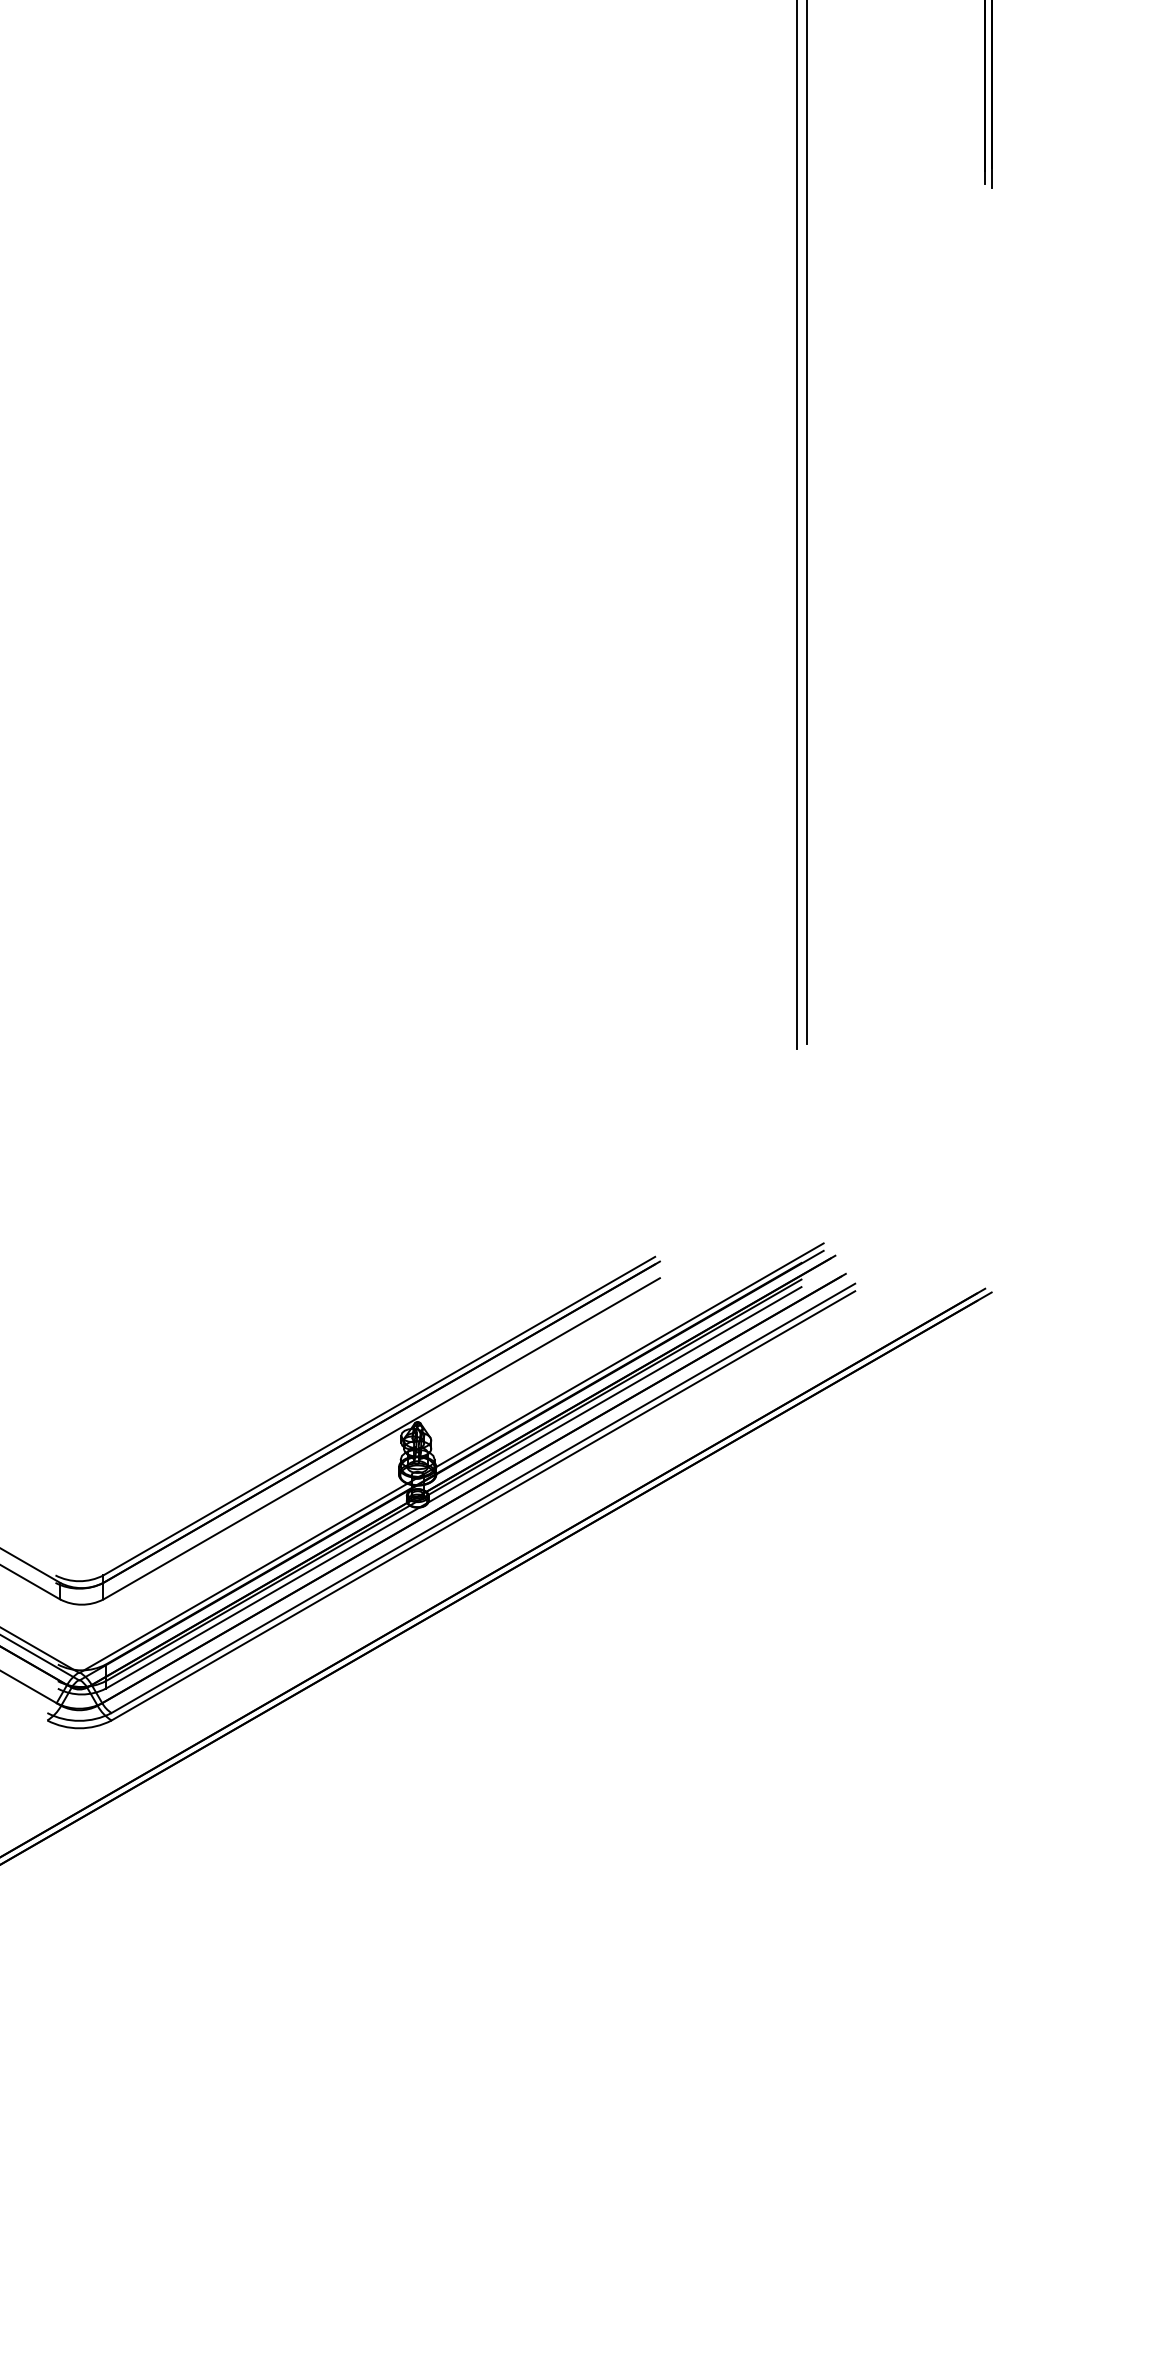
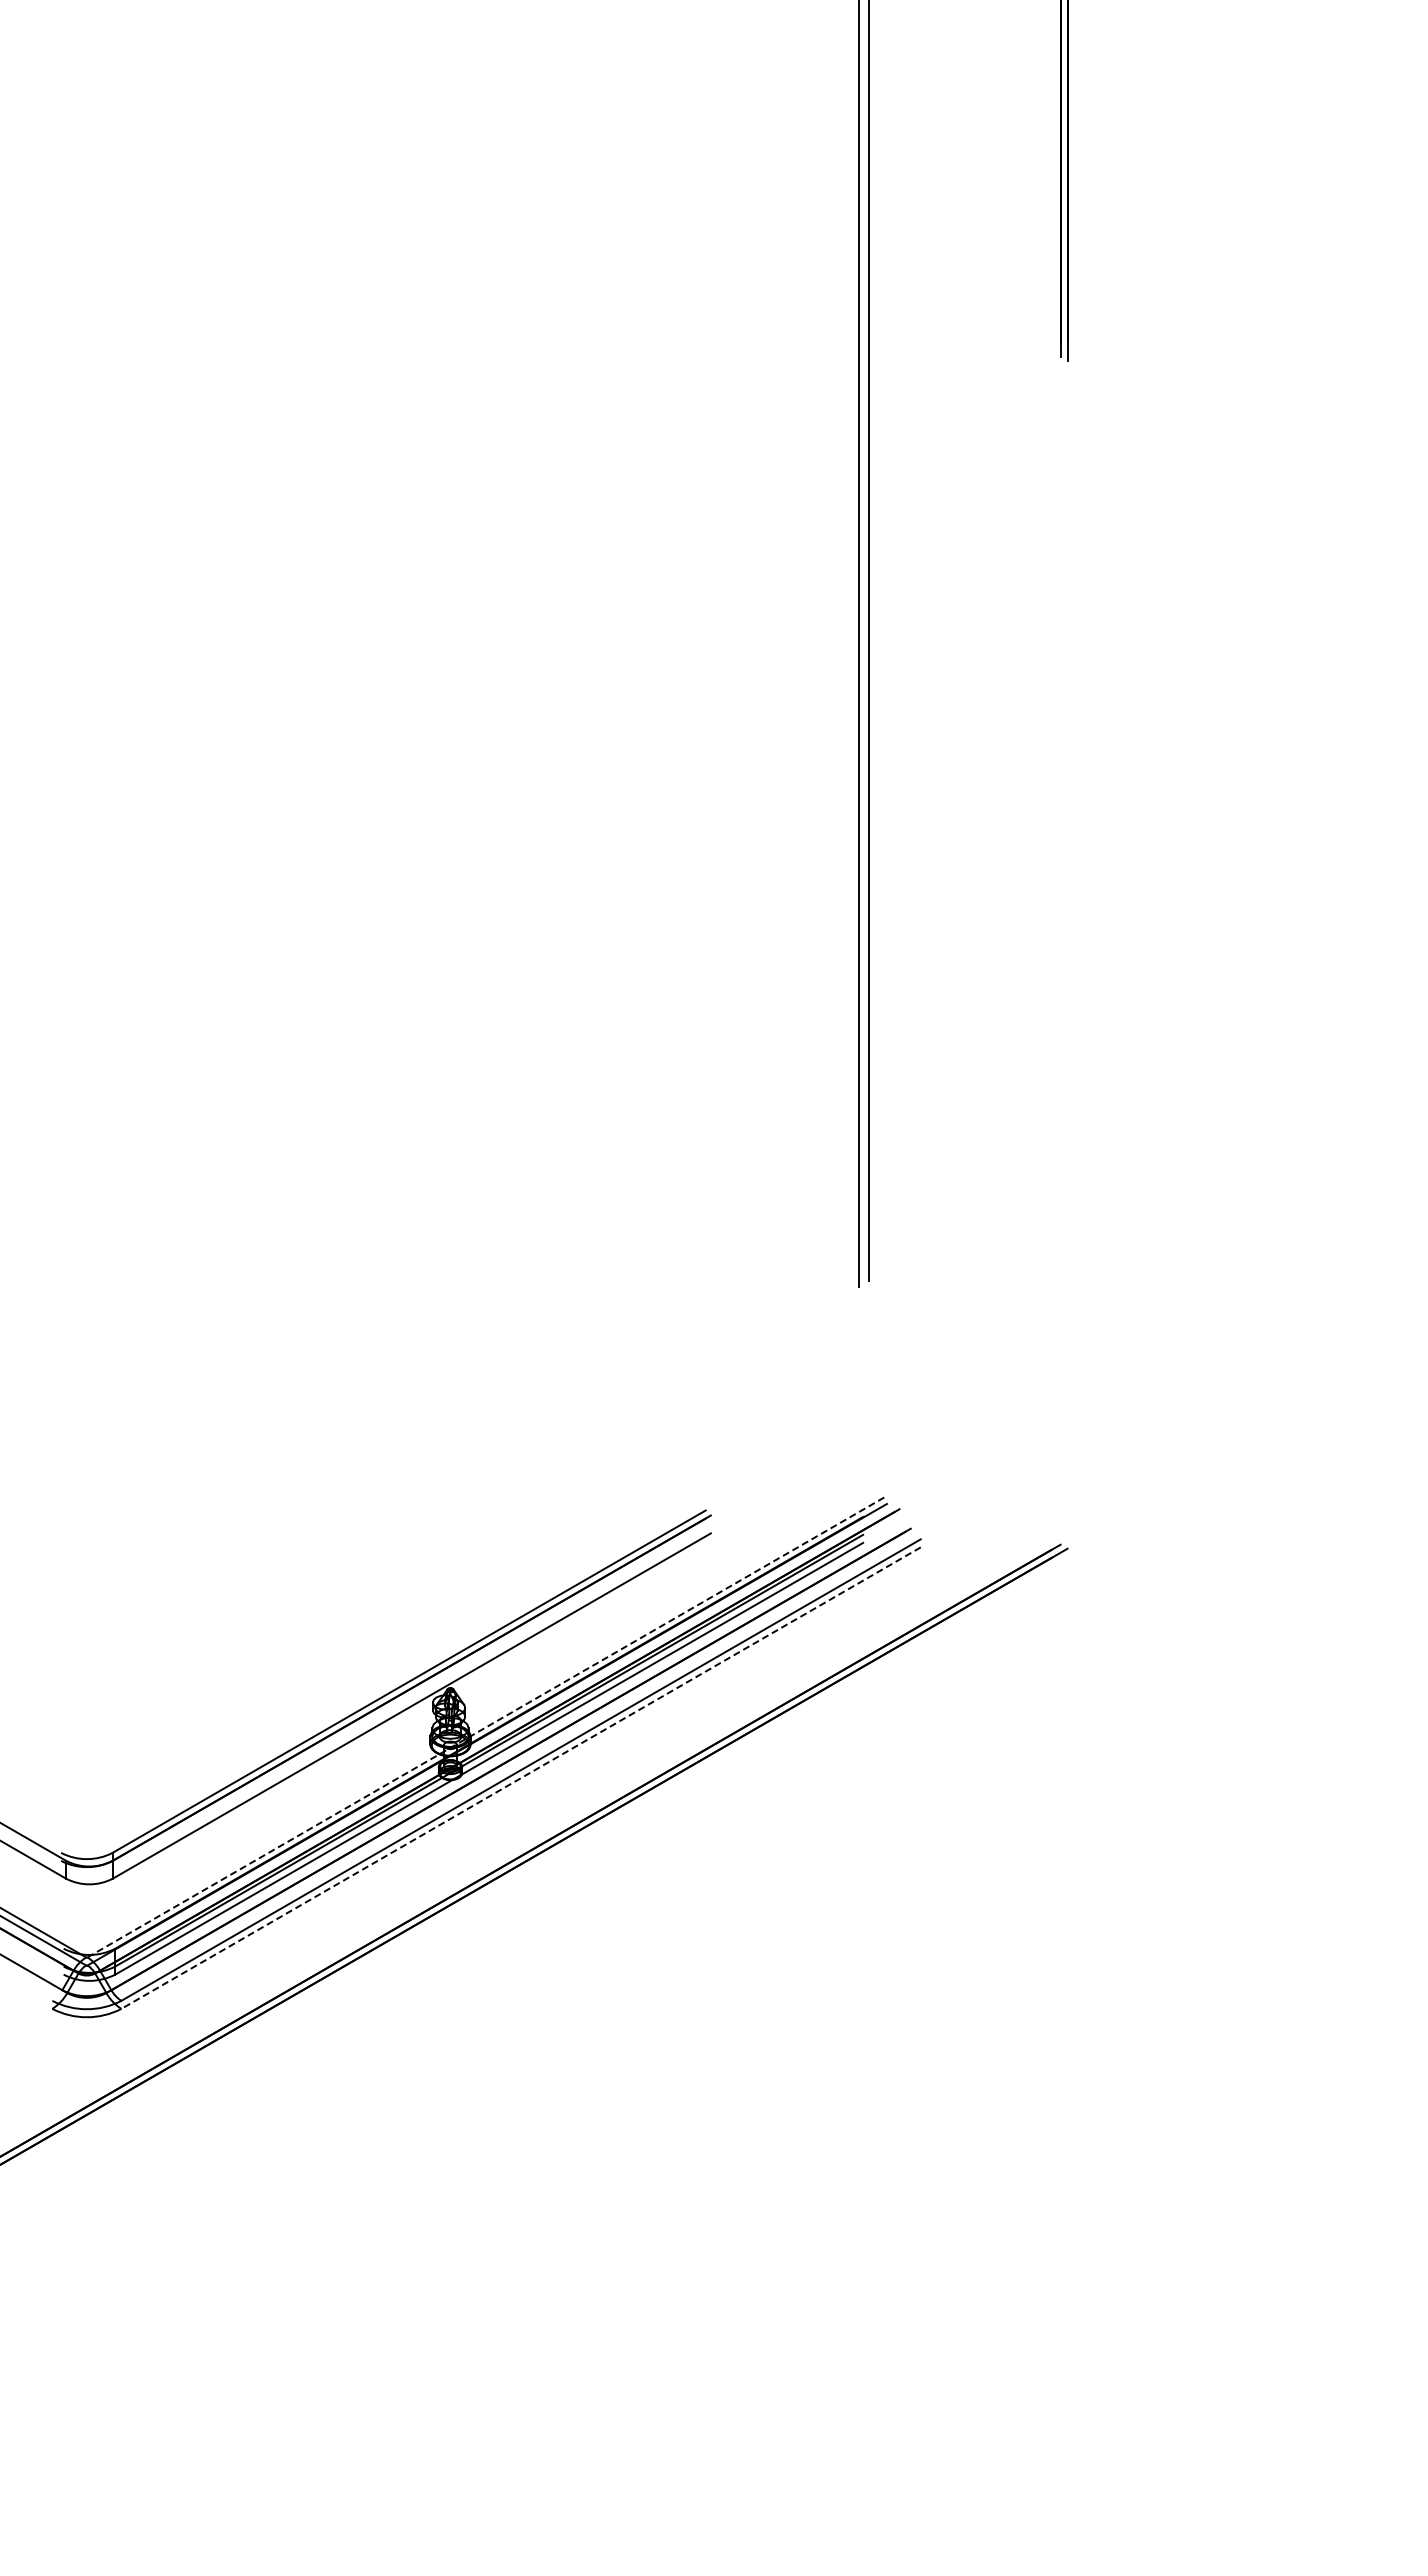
line: (452, 1457) -> (487, 1726), solid -> dashed
line: (483, 1506) -> (521, 1778), solid -> dashed

